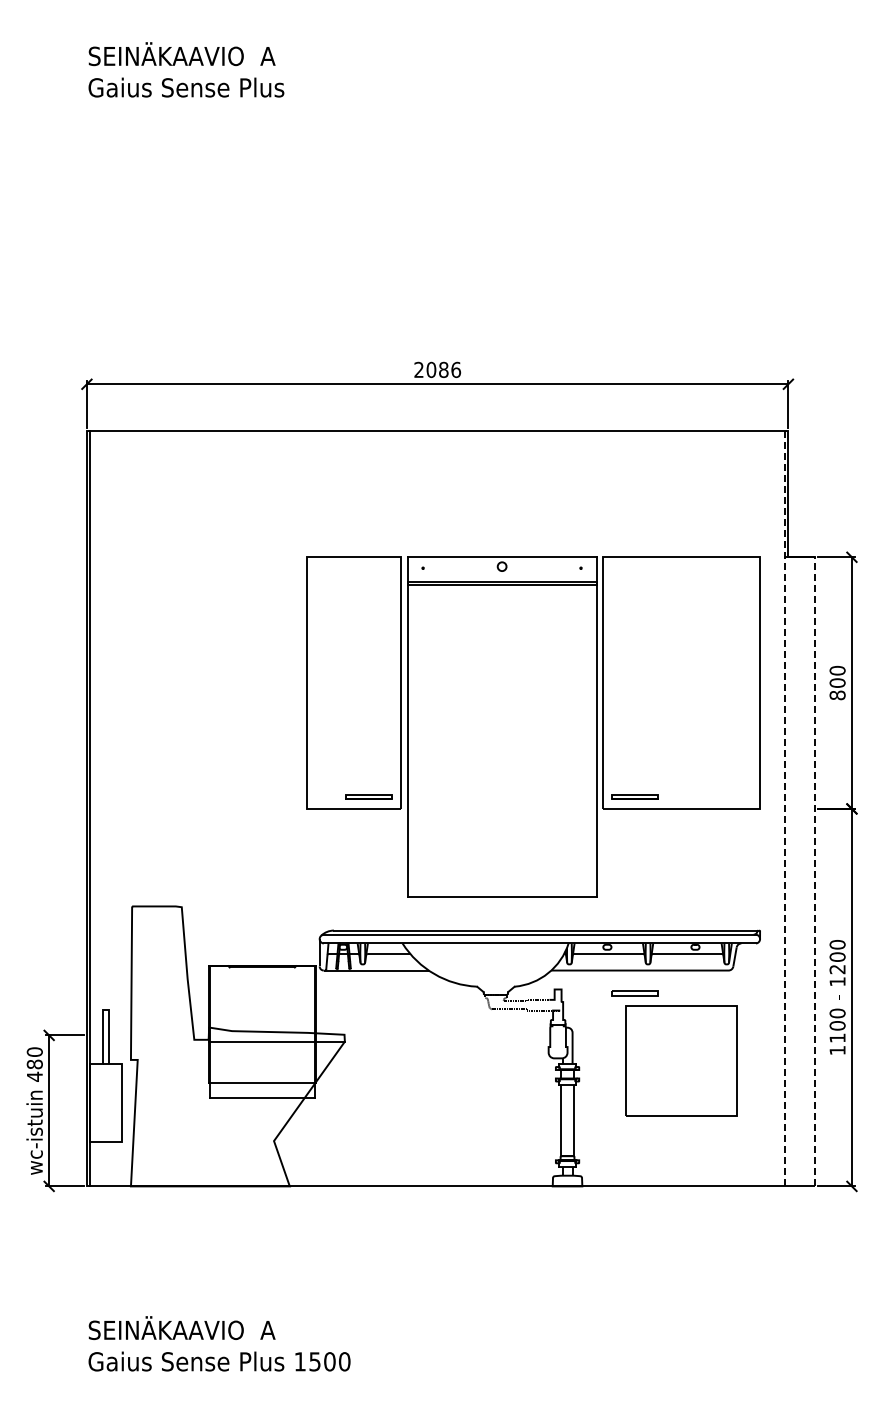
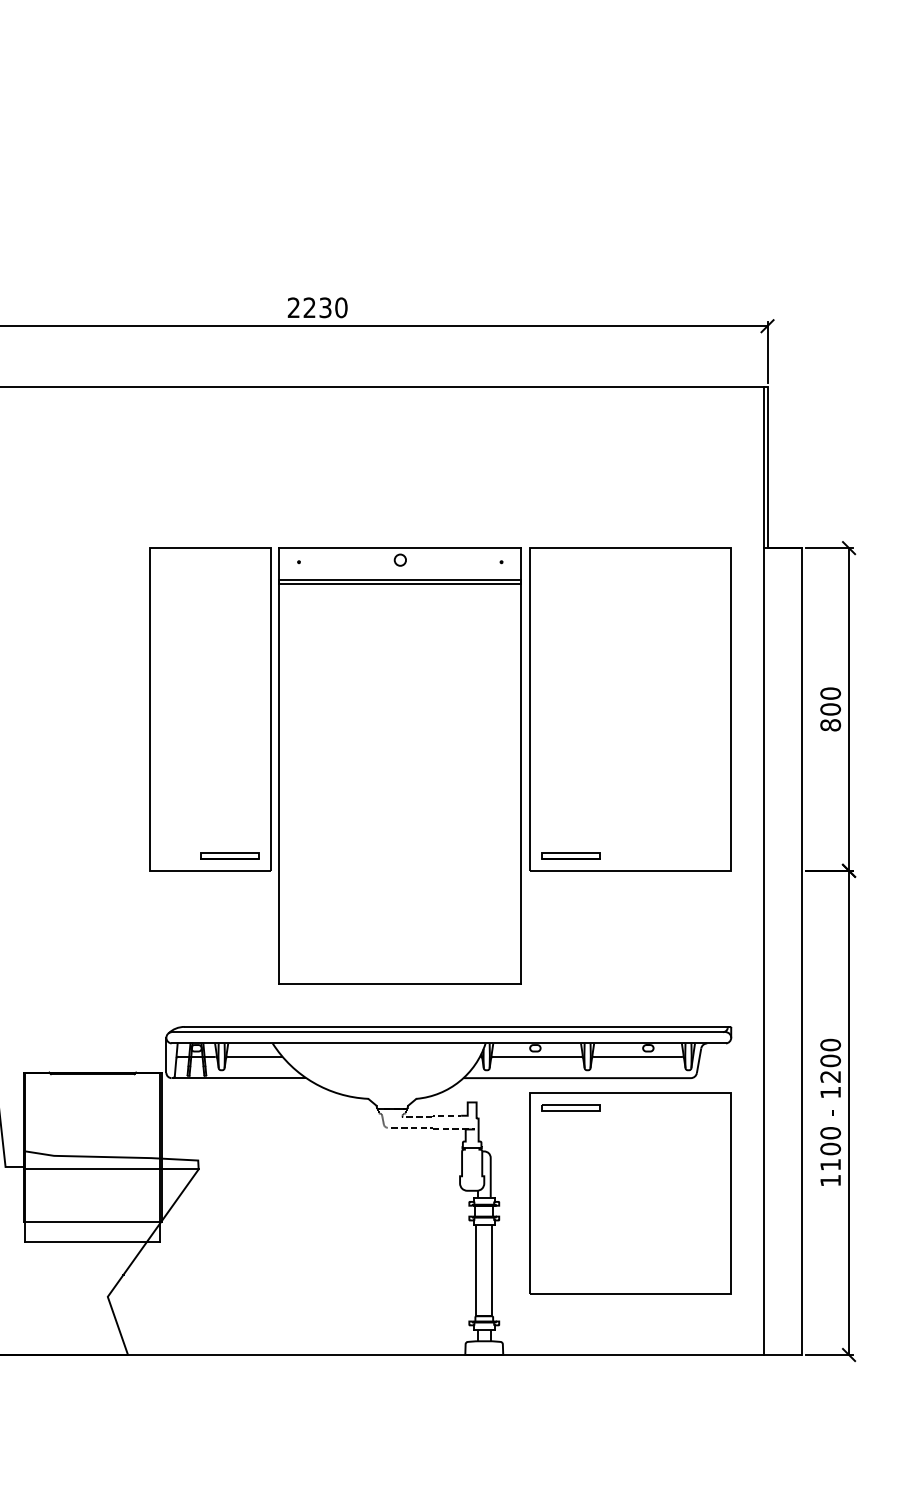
text: (443, 369) -> (325, 307), 2086 -> 2230
line: (785, 809) -> (763, 871), dashed -> solid
line: (815, 871) -> (802, 951), dashed -> solid
part: (681, 1060) -> (630, 1193), size x1.43

